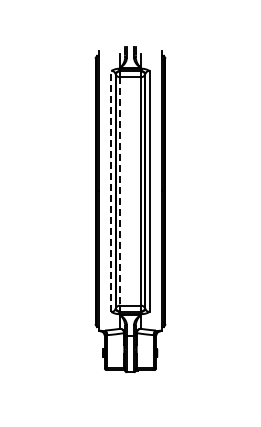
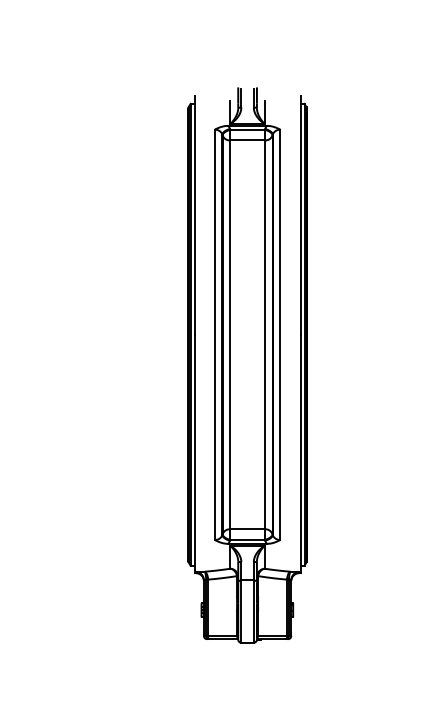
line: (111, 190) -> (215, 333), dashed -> solid
line: (120, 191) -> (230, 334), dashed -> solid

